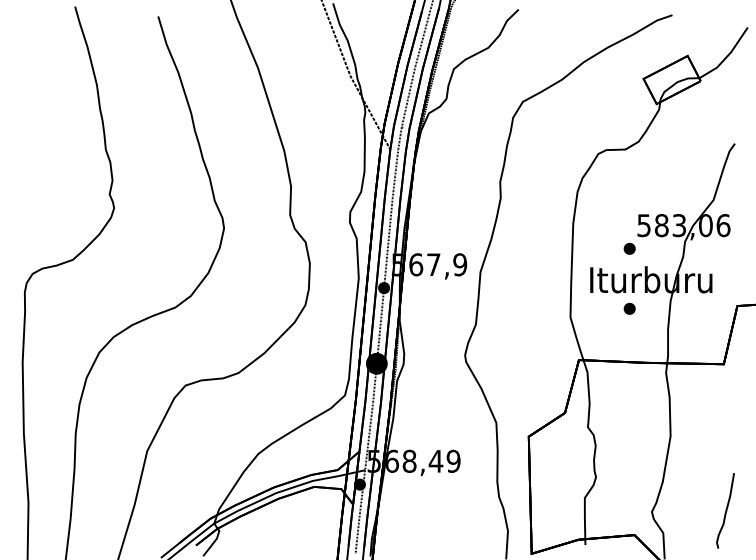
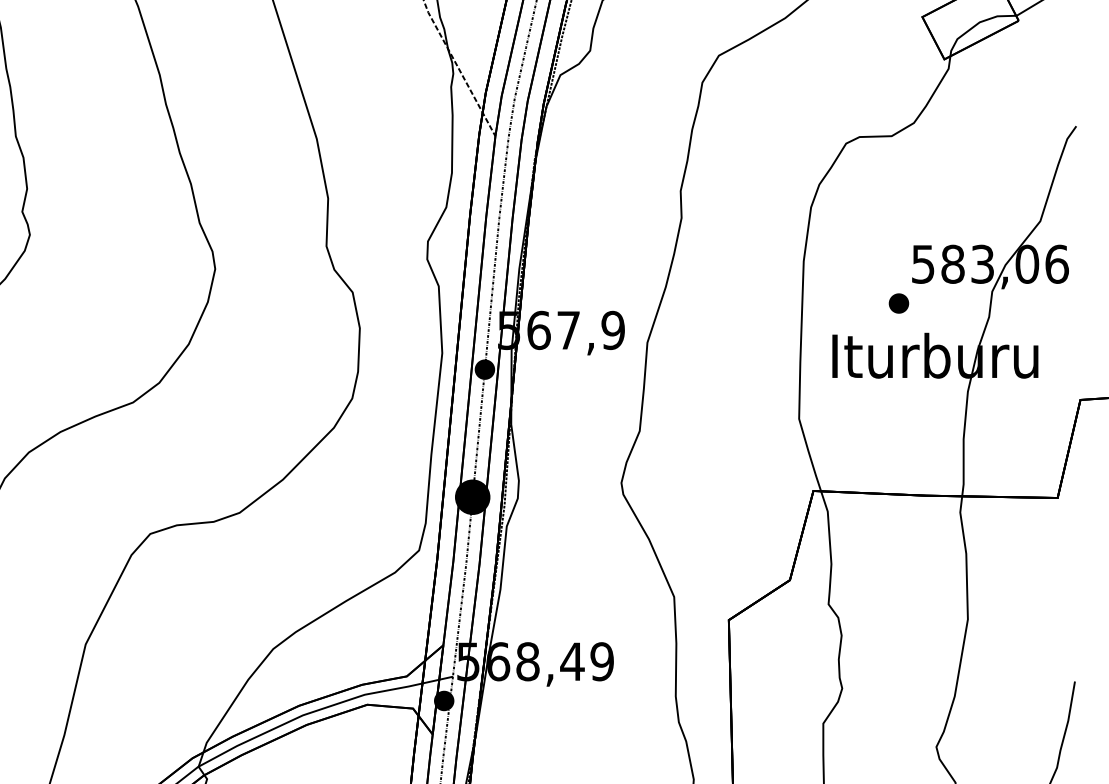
part: (629, 308) -> (898, 404), removed

